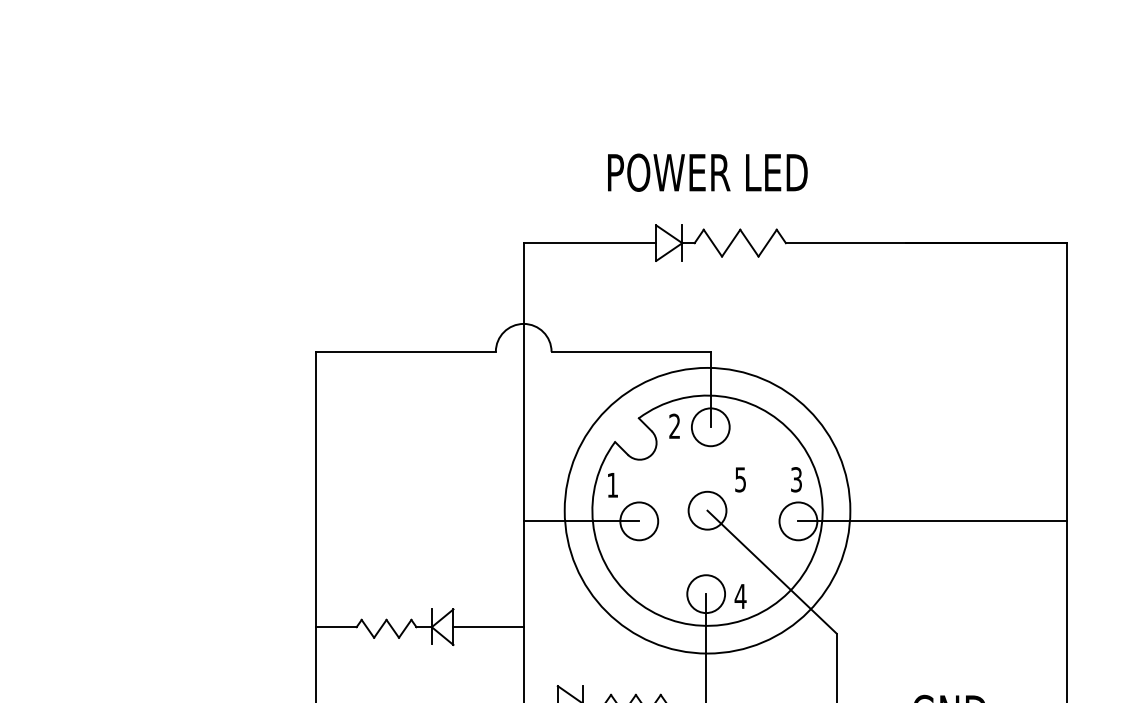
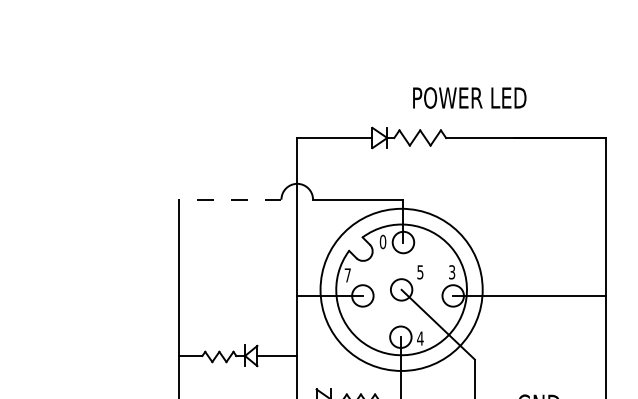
text: (707, 171) -> (469, 97), moved
line: (404, 351) -> (229, 199), solid -> dashed
text: (673, 427) -> (382, 242), 2 -> 0
text: (612, 485) -> (347, 275), 1 -> 7

